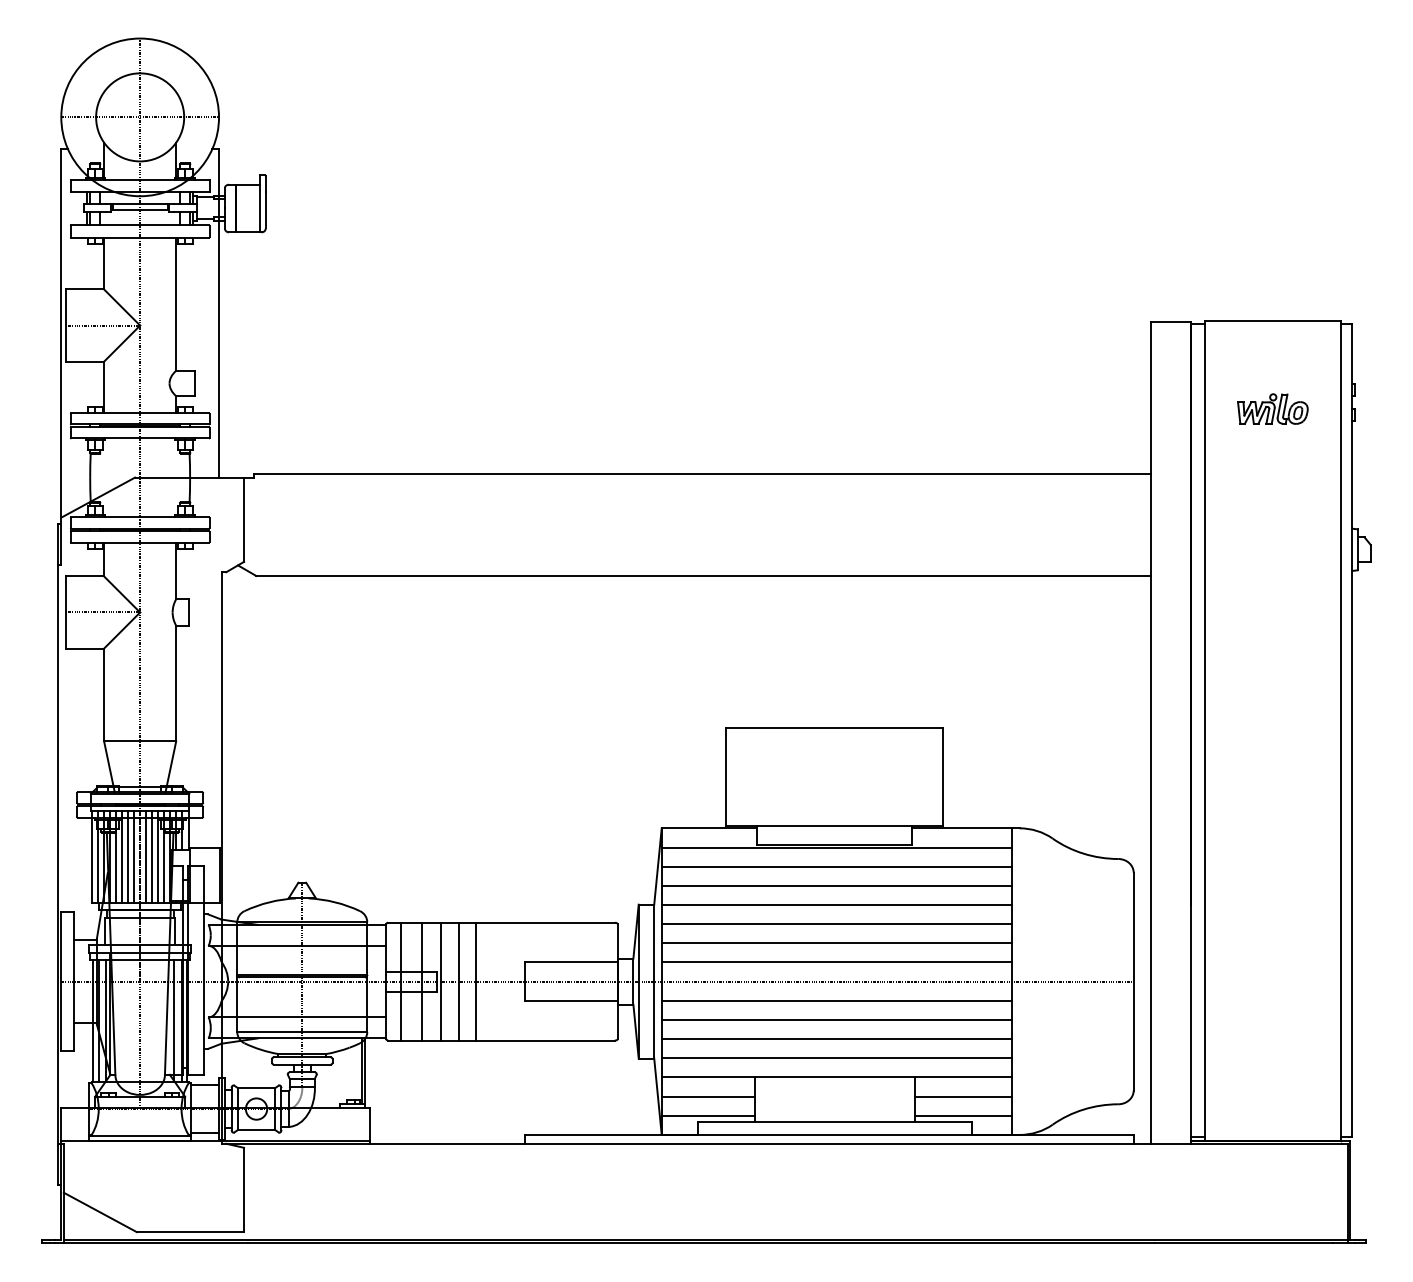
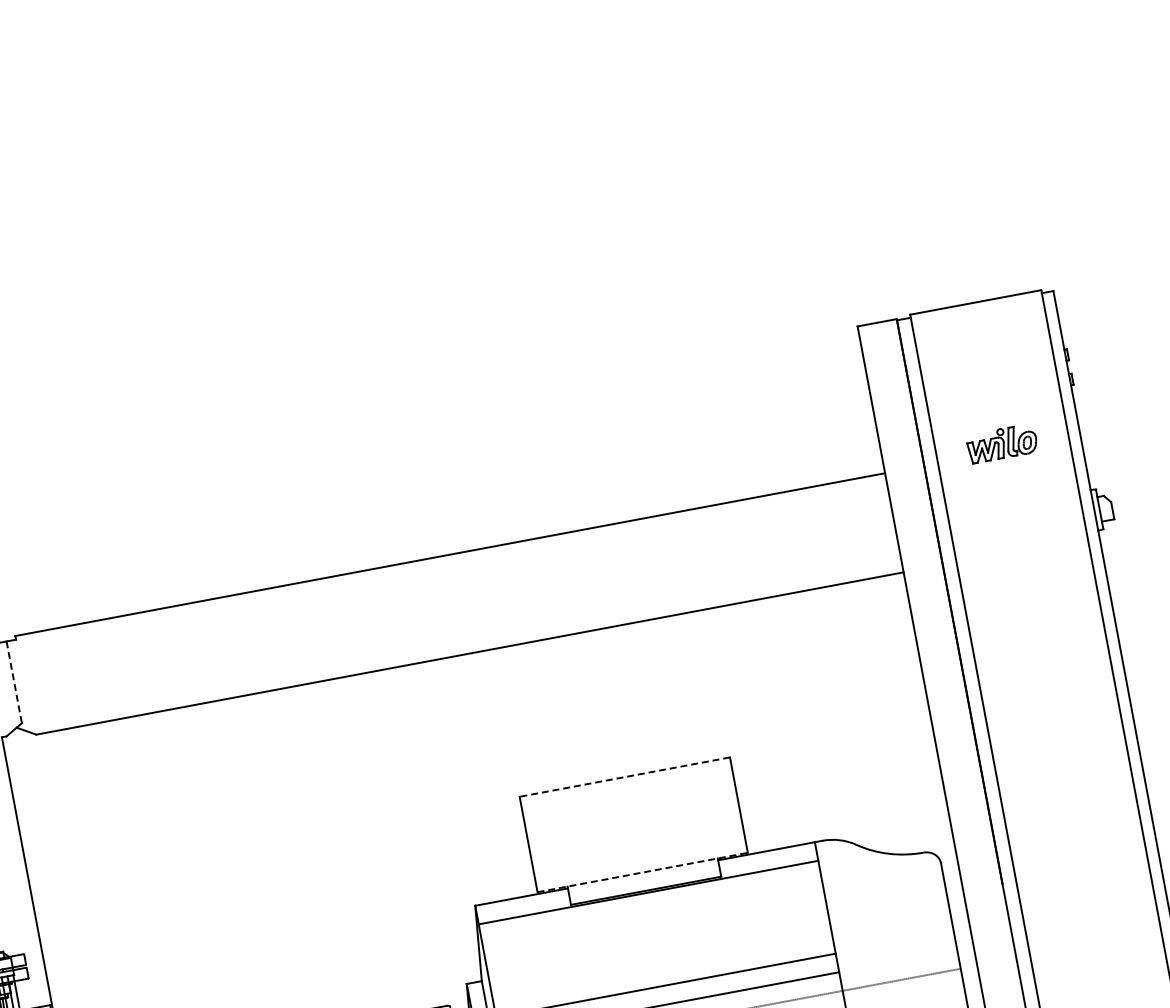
part: (1272, 408) -> (1001, 443), moved
line: (244, 520) -> (14, 682), solid -> dashed
line: (834, 728) -> (624, 777), solid -> dashed
line: (835, 826) -> (643, 872), solid -> dashed
line: (836, 866) -> (651, 911), removed
line: (836, 885) -> (655, 929), removed
line: (836, 905) -> (658, 948), removed
line: (836, 924) -> (662, 967), removed

